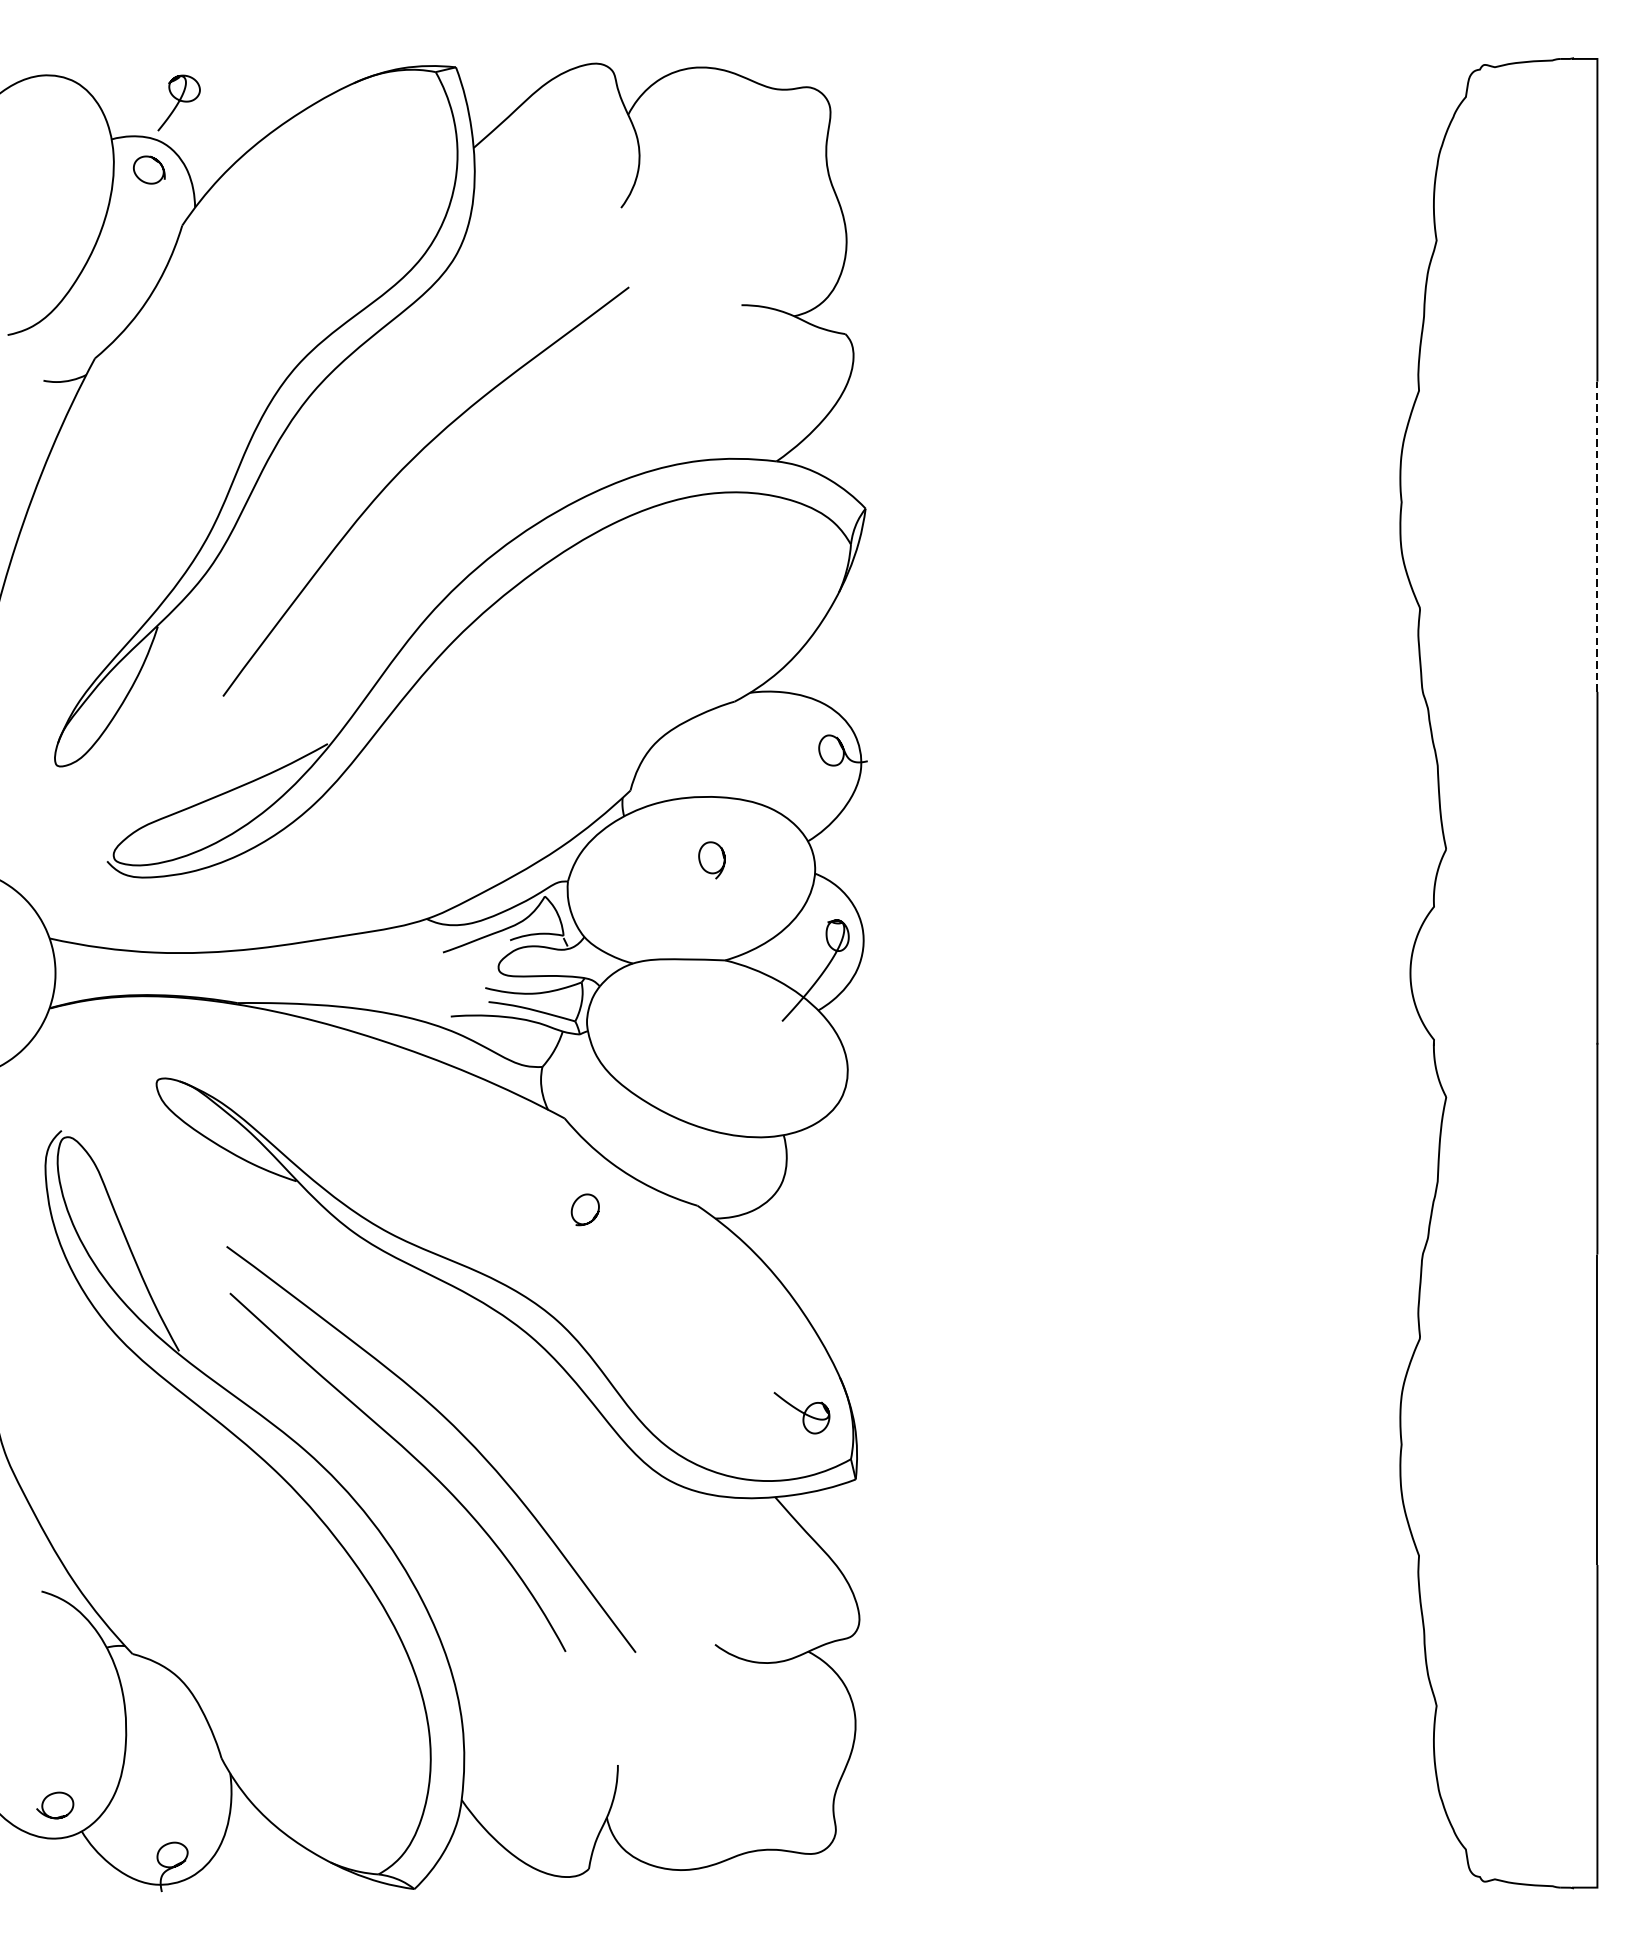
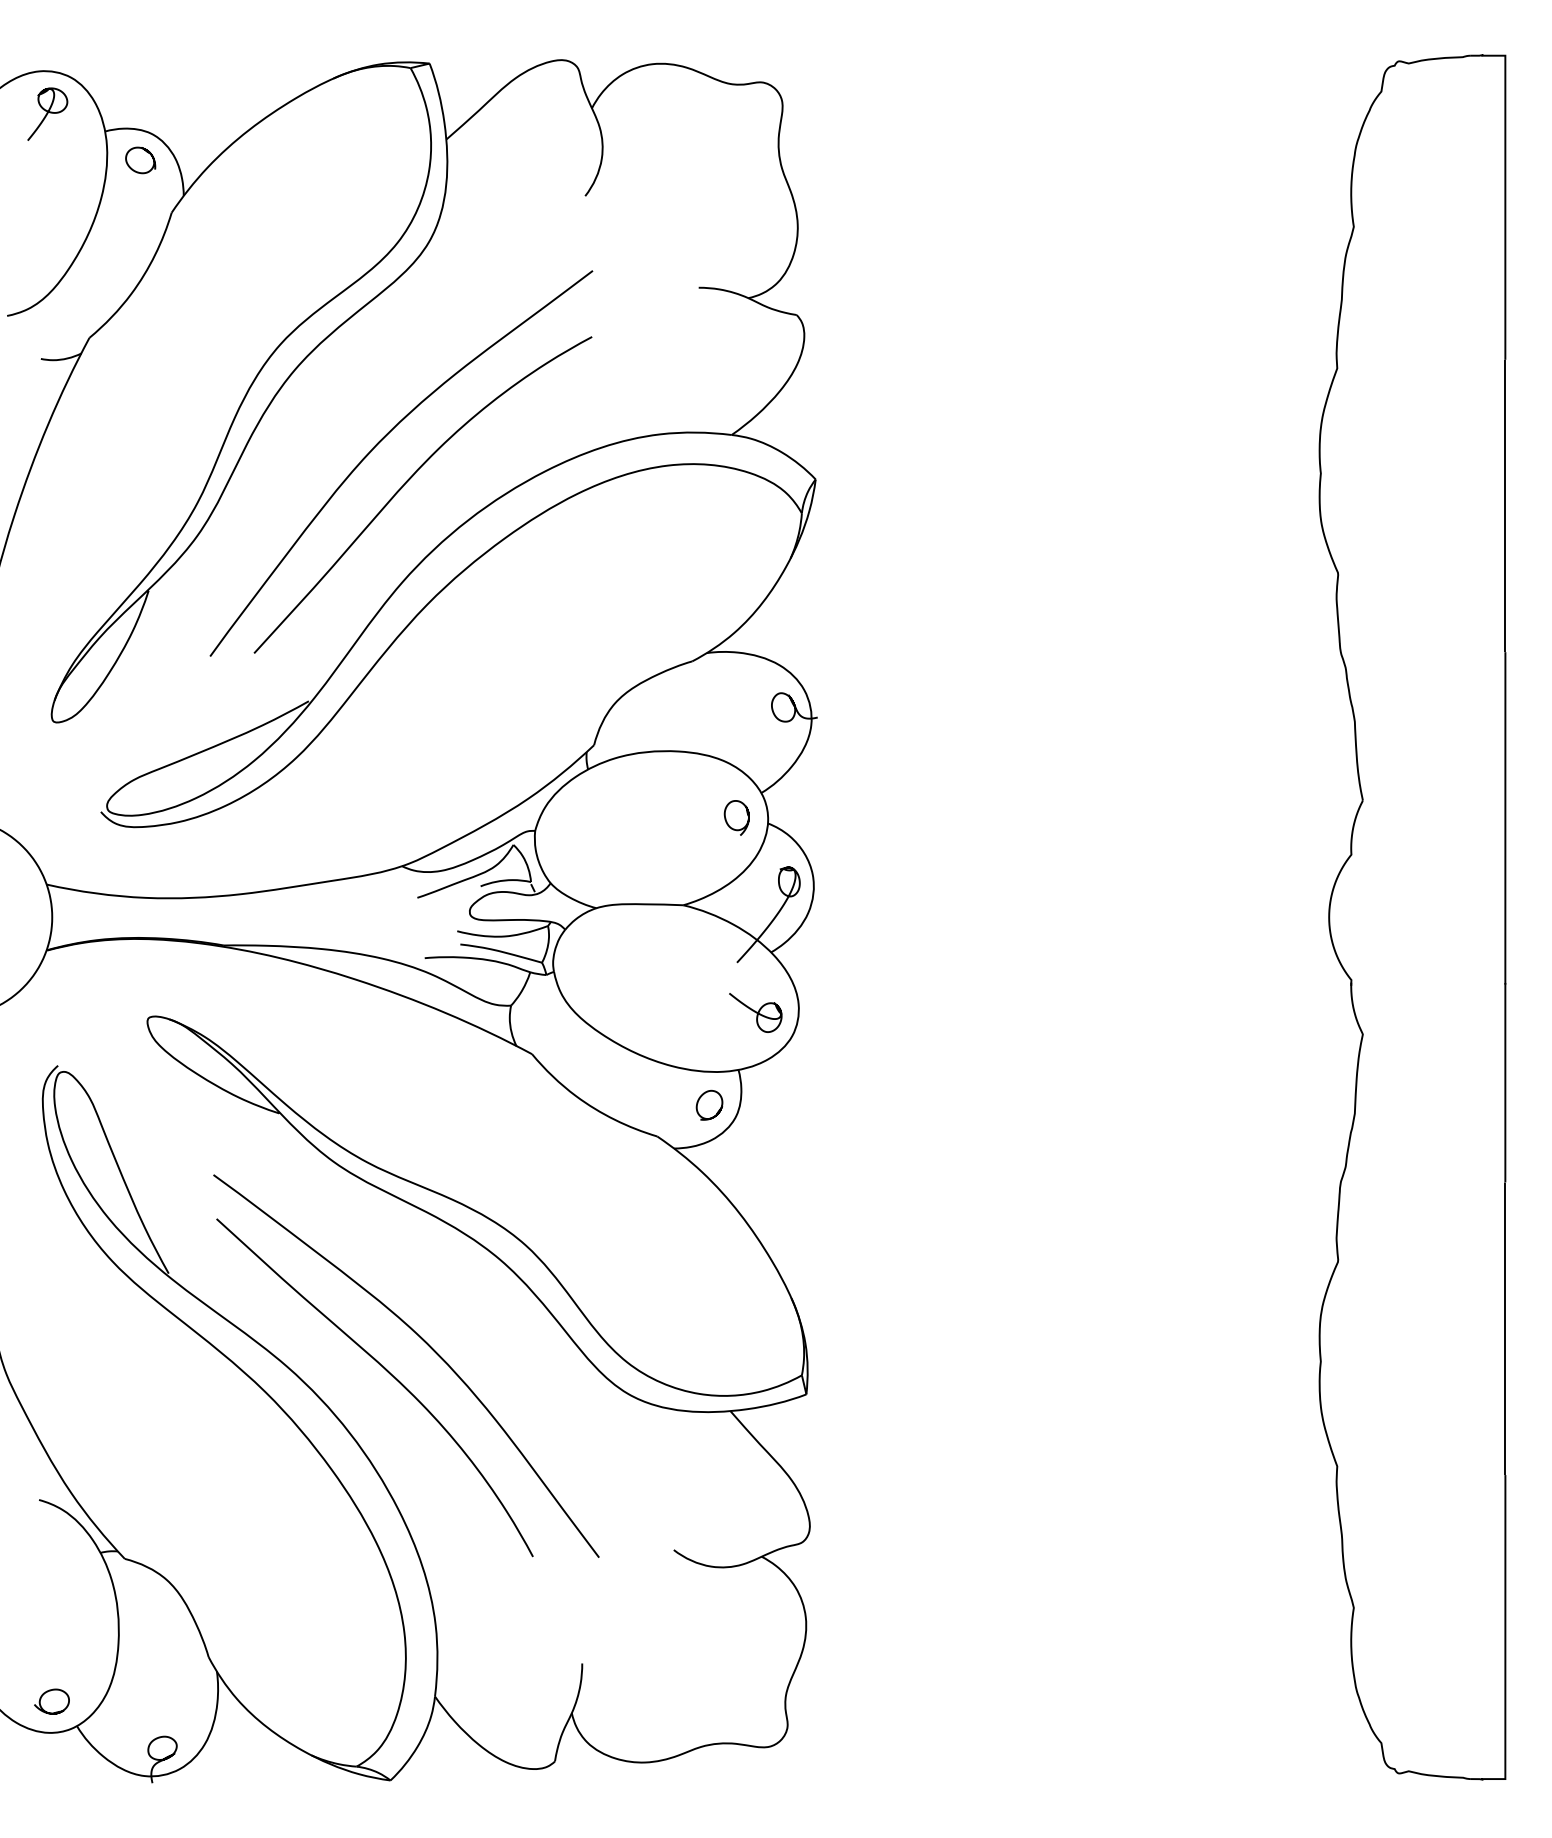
curve: (178, 102) -> (47, 113), moved
curve: (434, 509) -> (409, 480), added
line: (1597, 536) -> (1505, 505), dashed -> solid
curve: (702, 864) -> (727, 821), moved
curve: (577, 1200) -> (702, 1096), moved
curve: (801, 1412) -> (755, 1012), moved

